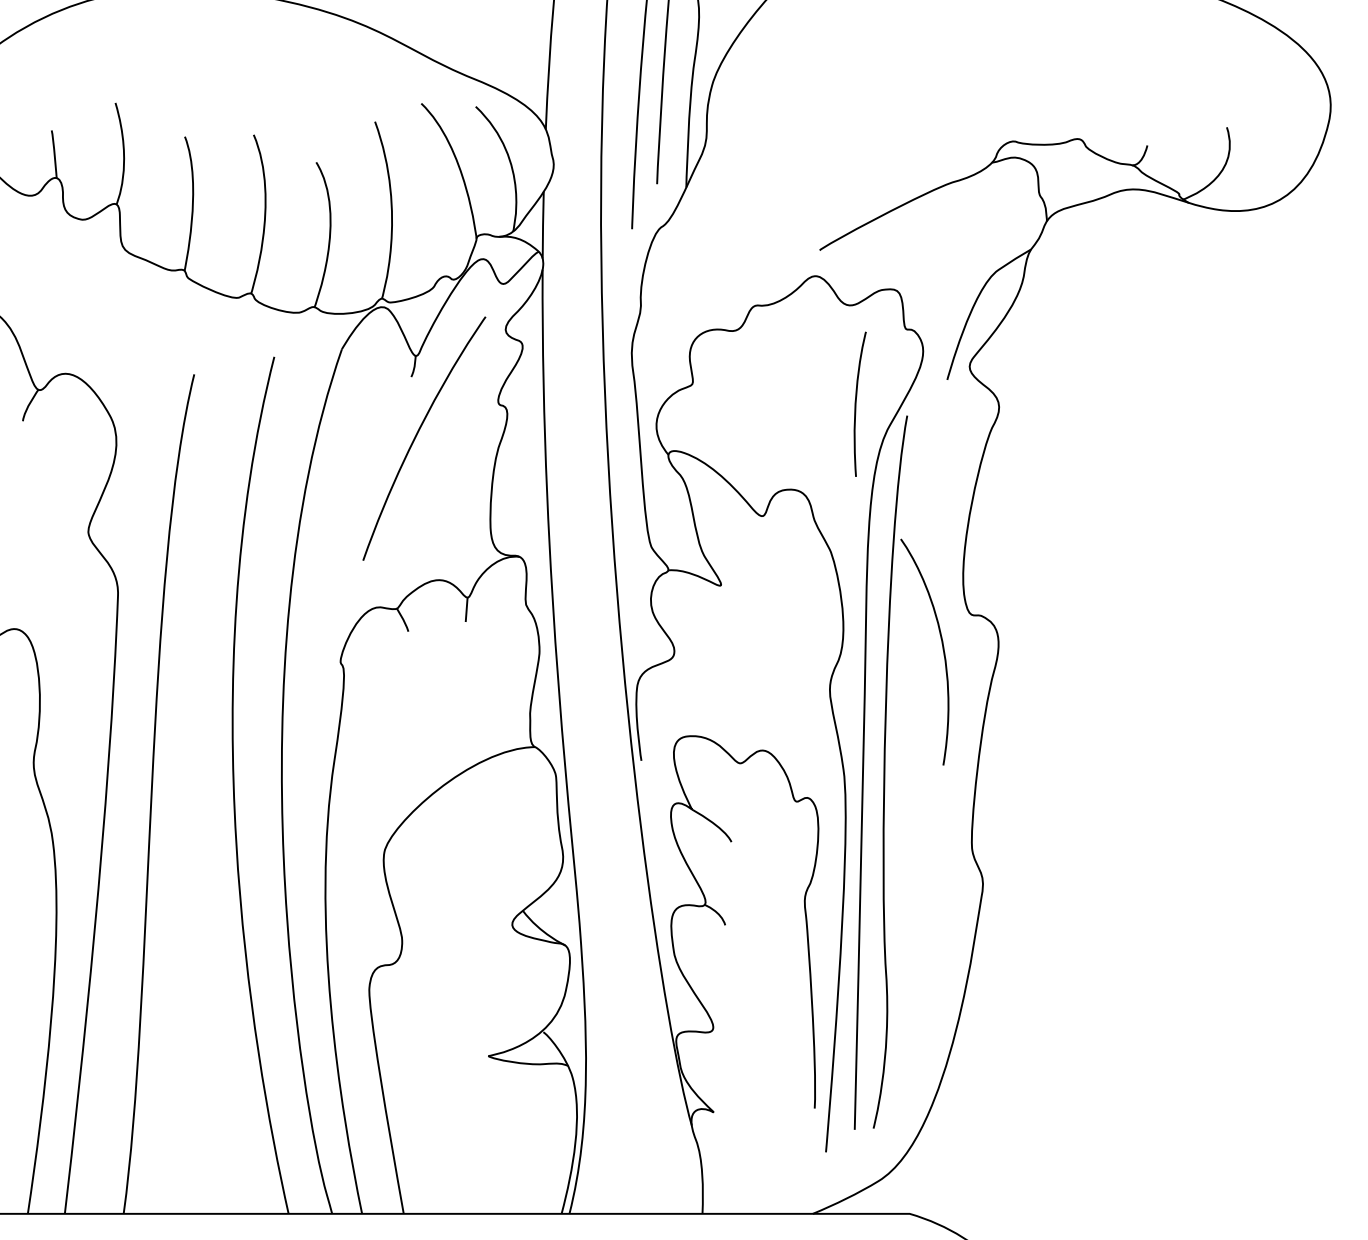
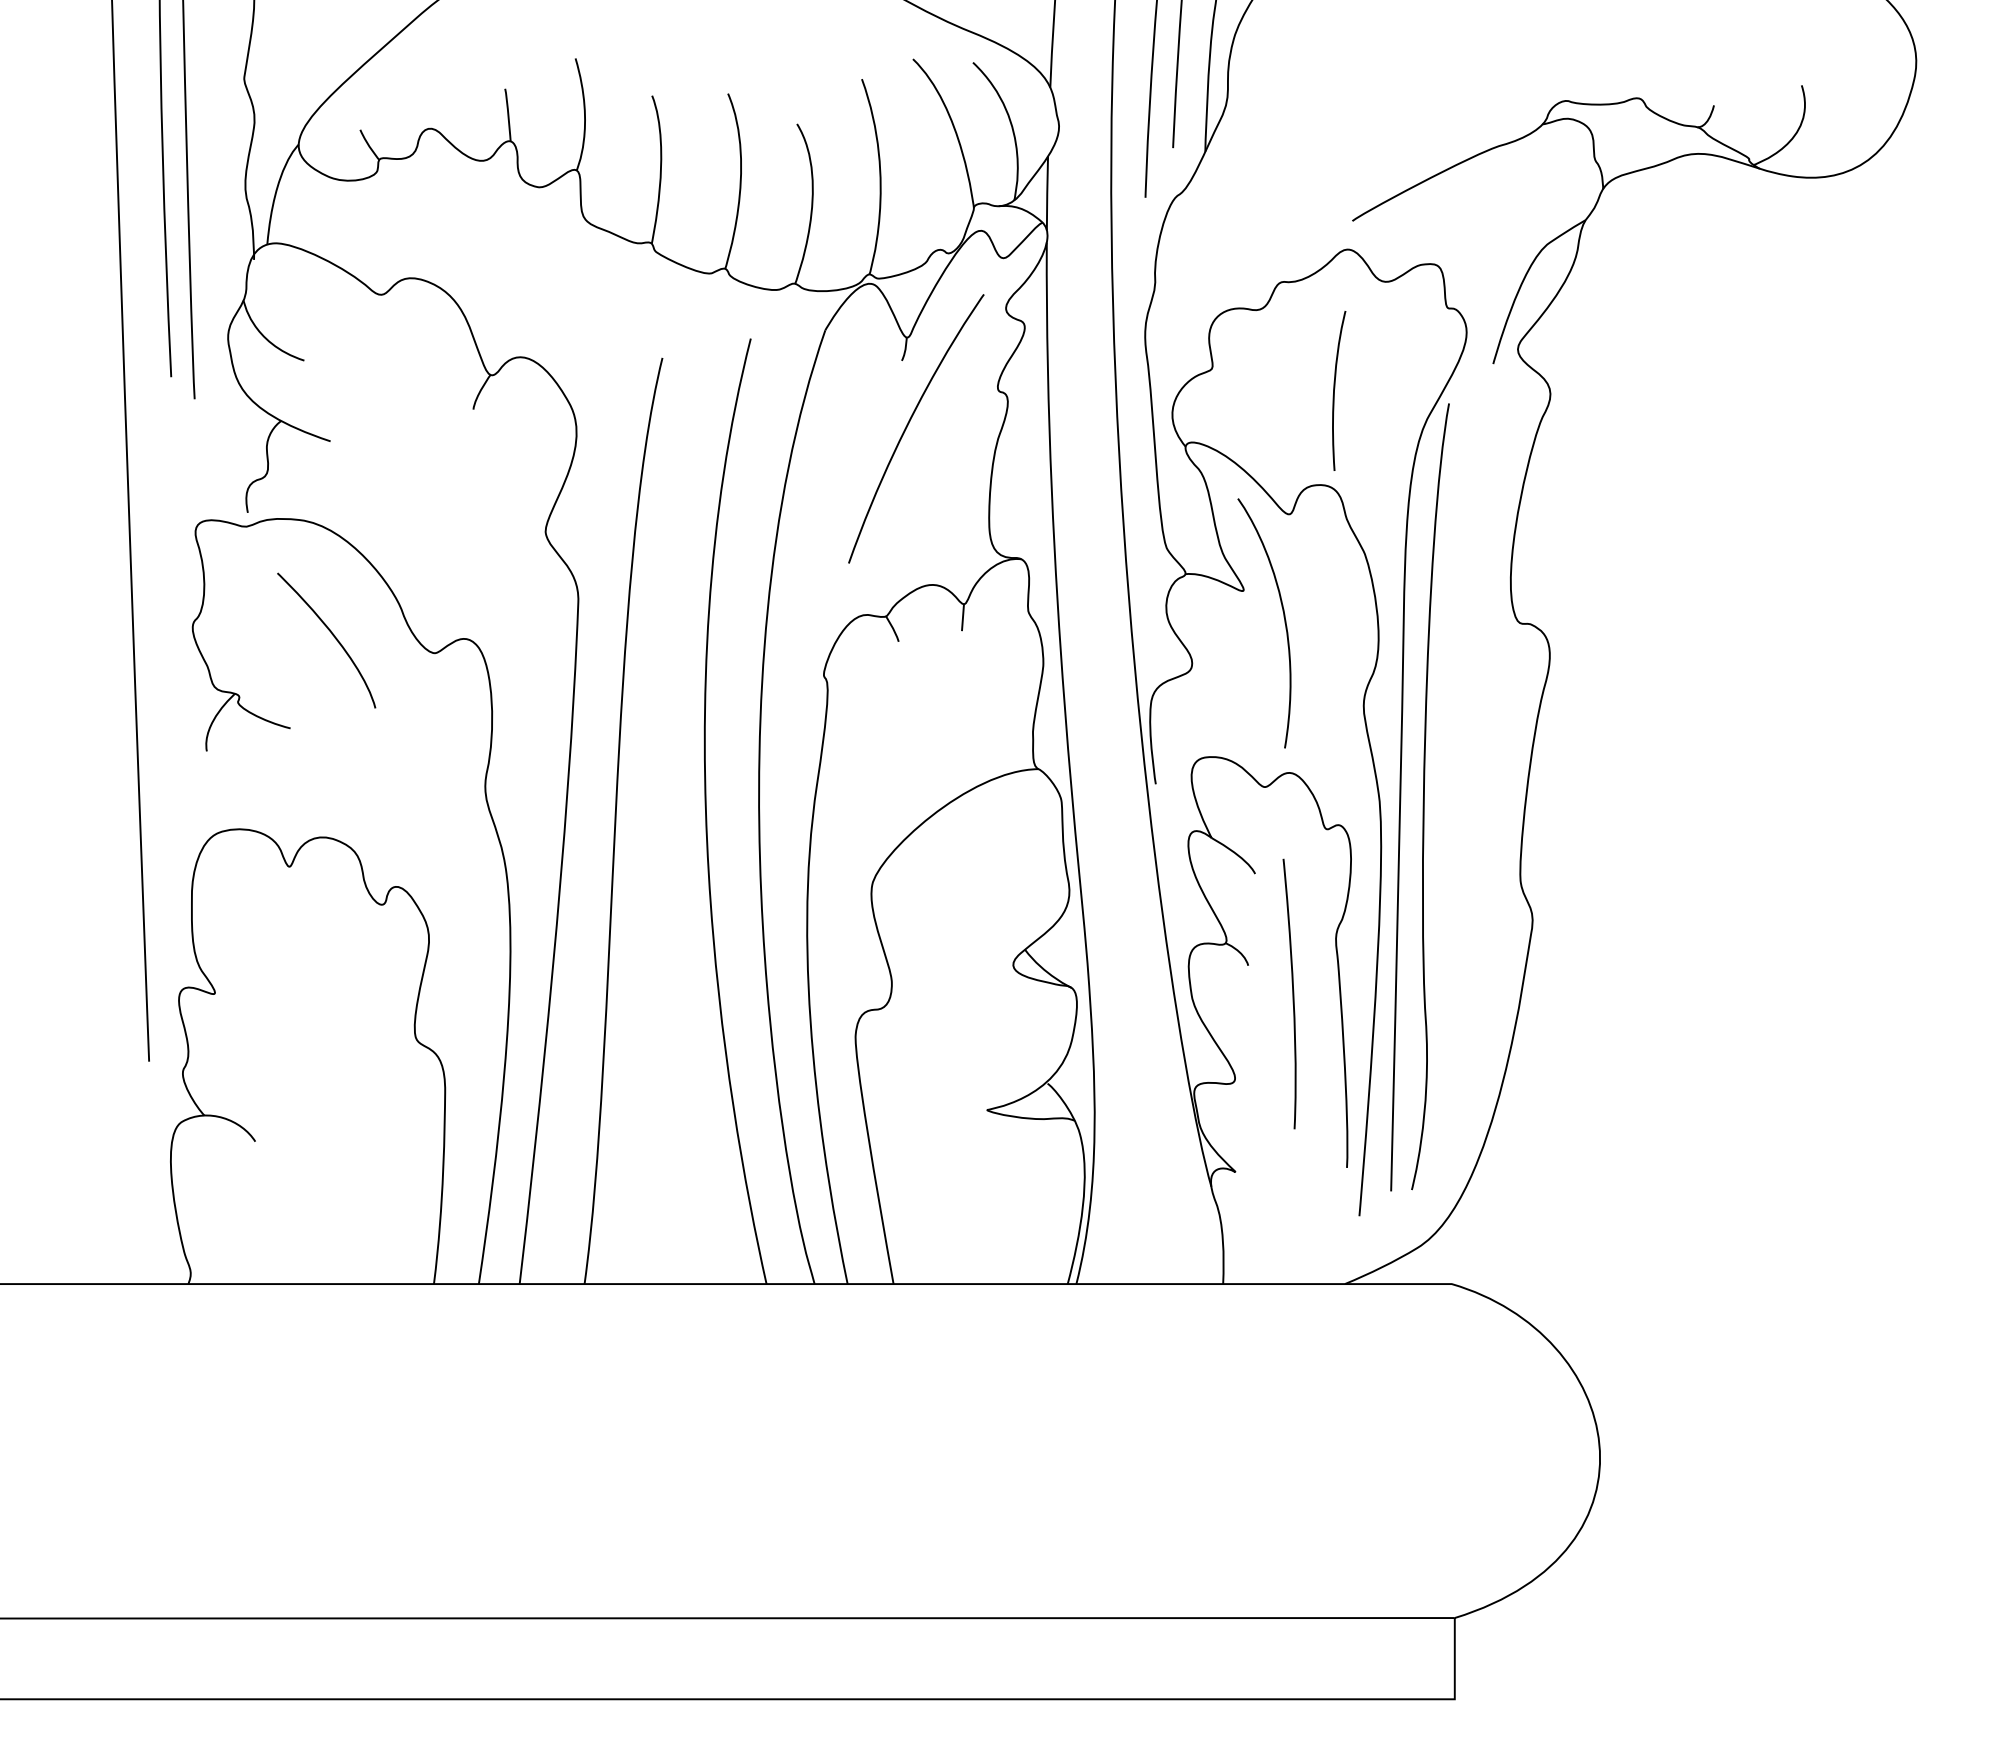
curve: (856, 402) -> (1335, 388), moved
curve: (942, 646) -> (1283, 617), moved
curve: (765, 950) -> (1292, 993), added

